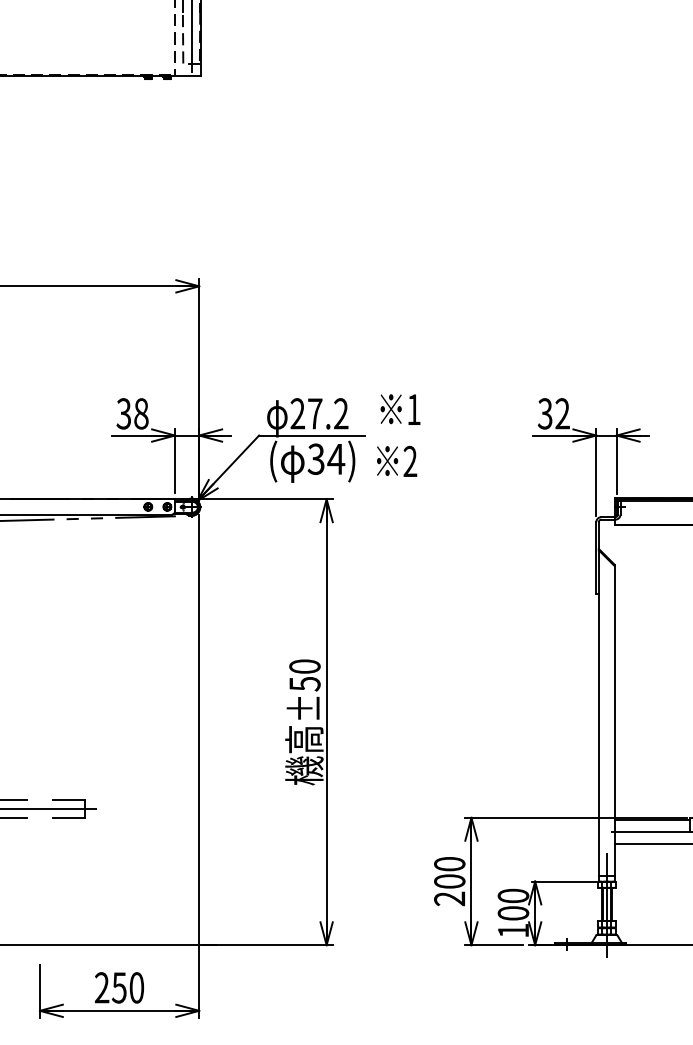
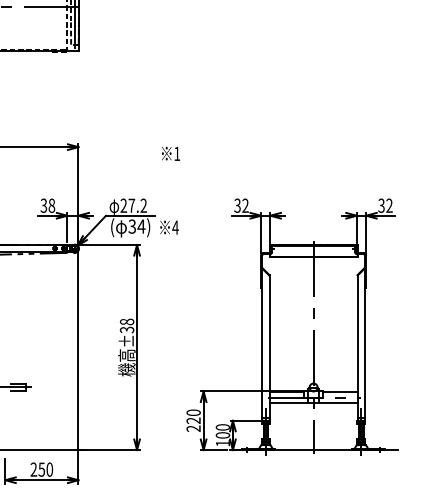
text: (401, 408) -> (171, 153), moved
text: (410, 461) -> (175, 227), 2 -> 4
text: (303, 674) -> (126, 325), ±50 -> ±38
text: (449, 880) -> (193, 420), 200 -> 220

